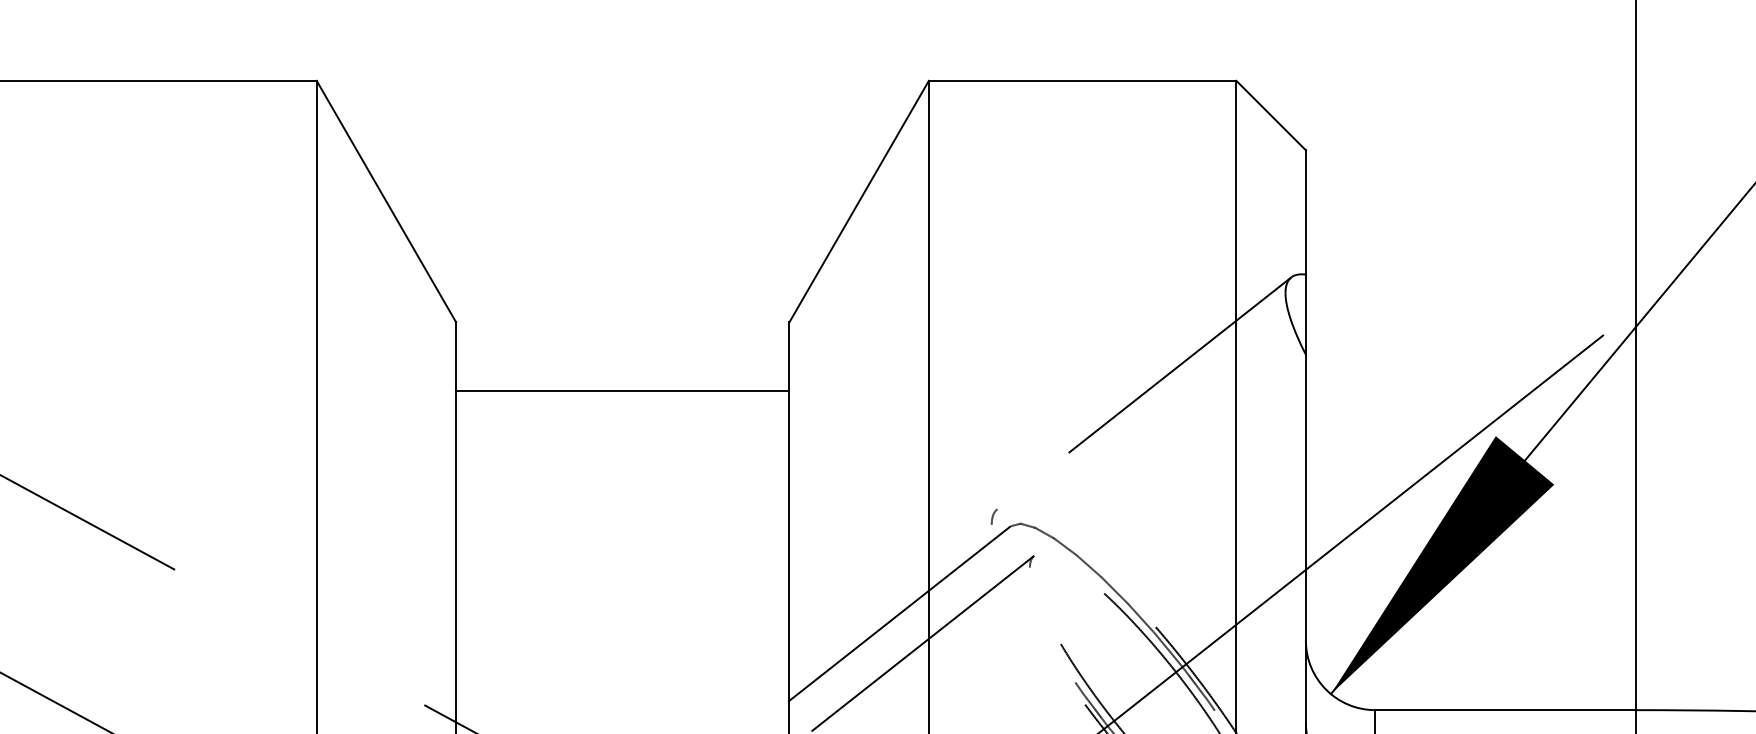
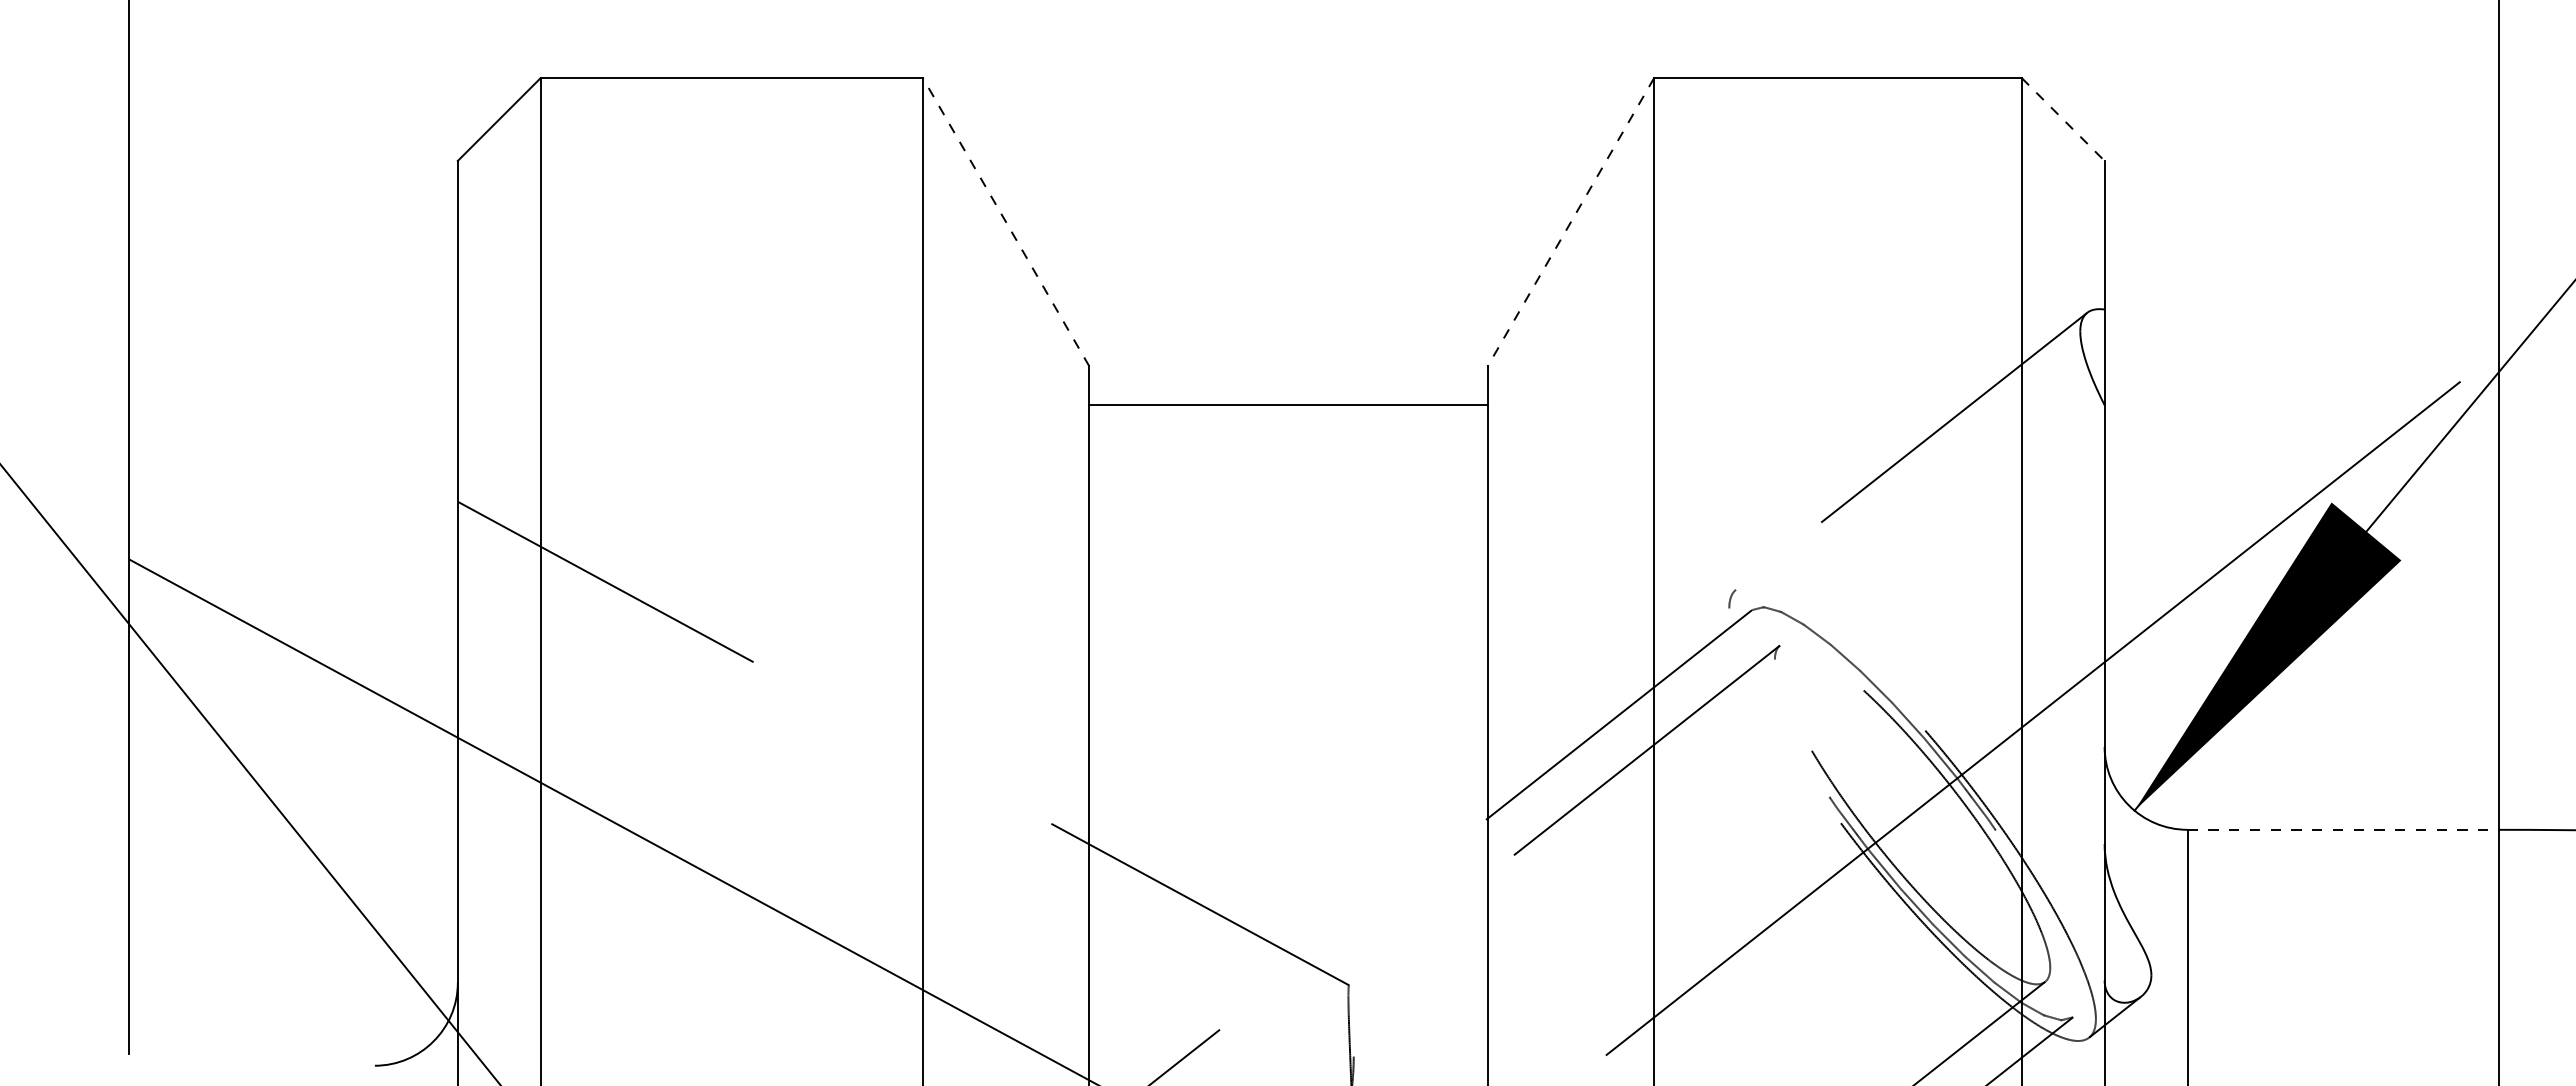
line: (1271, 115) -> (2063, 119), solid -> dashed
line: (386, 201) -> (1006, 222), solid -> dashed
line: (858, 201) -> (1570, 222), solid -> dashed
line: (622, 390) -> (1288, 405), moved
line: (1505, 709) -> (2343, 829), solid -> dashed

